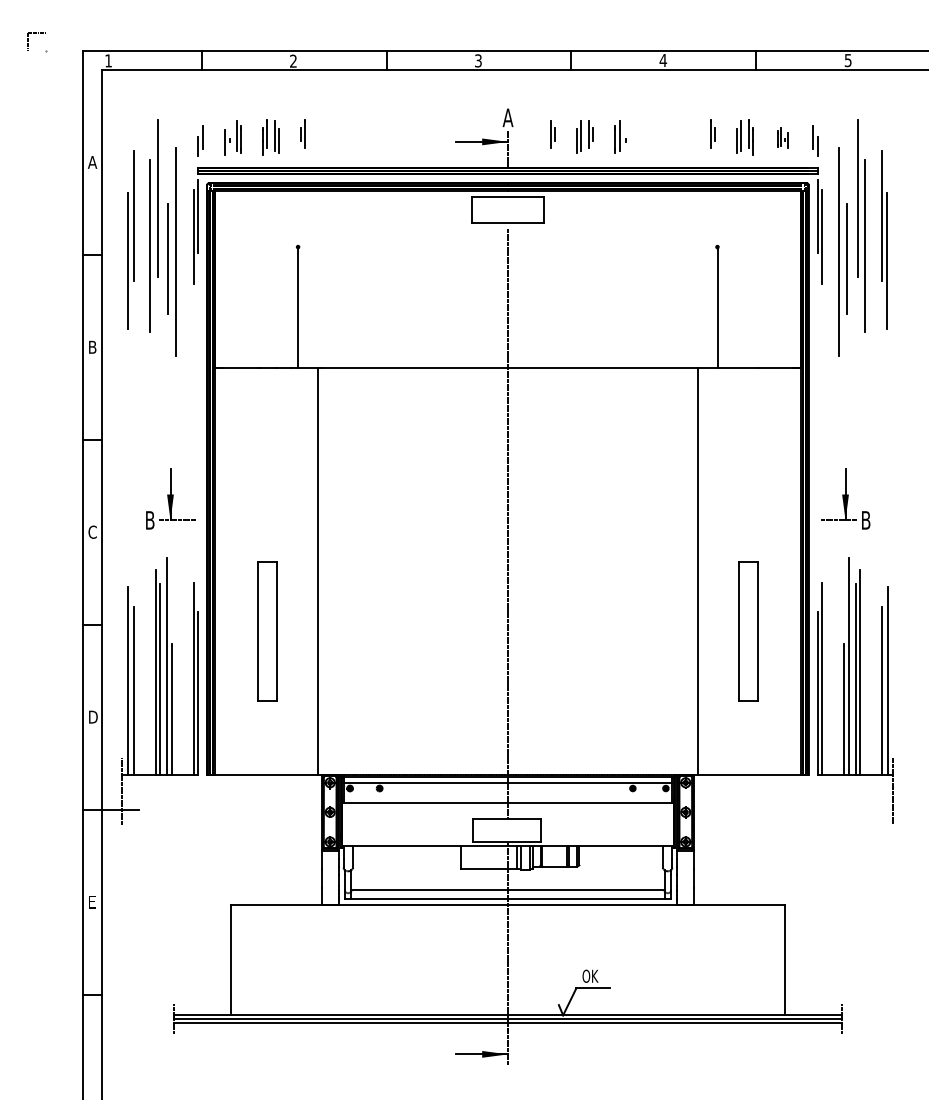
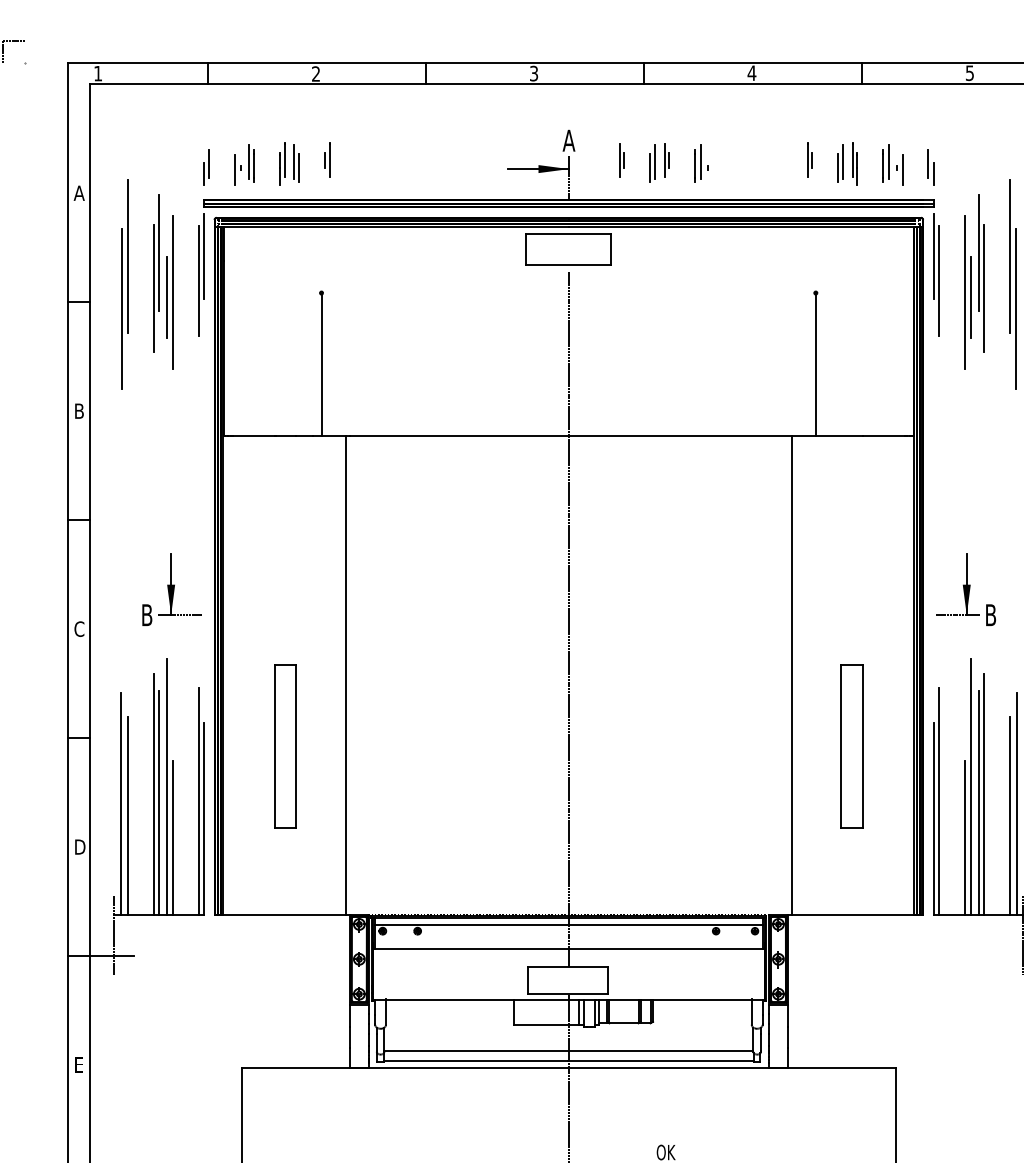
part: (782, 137) -> (892, 163), size x1.67
part: (163, 237) -> (162, 281), size x0.62
part: (851, 237) -> (973, 281), size x0.62

